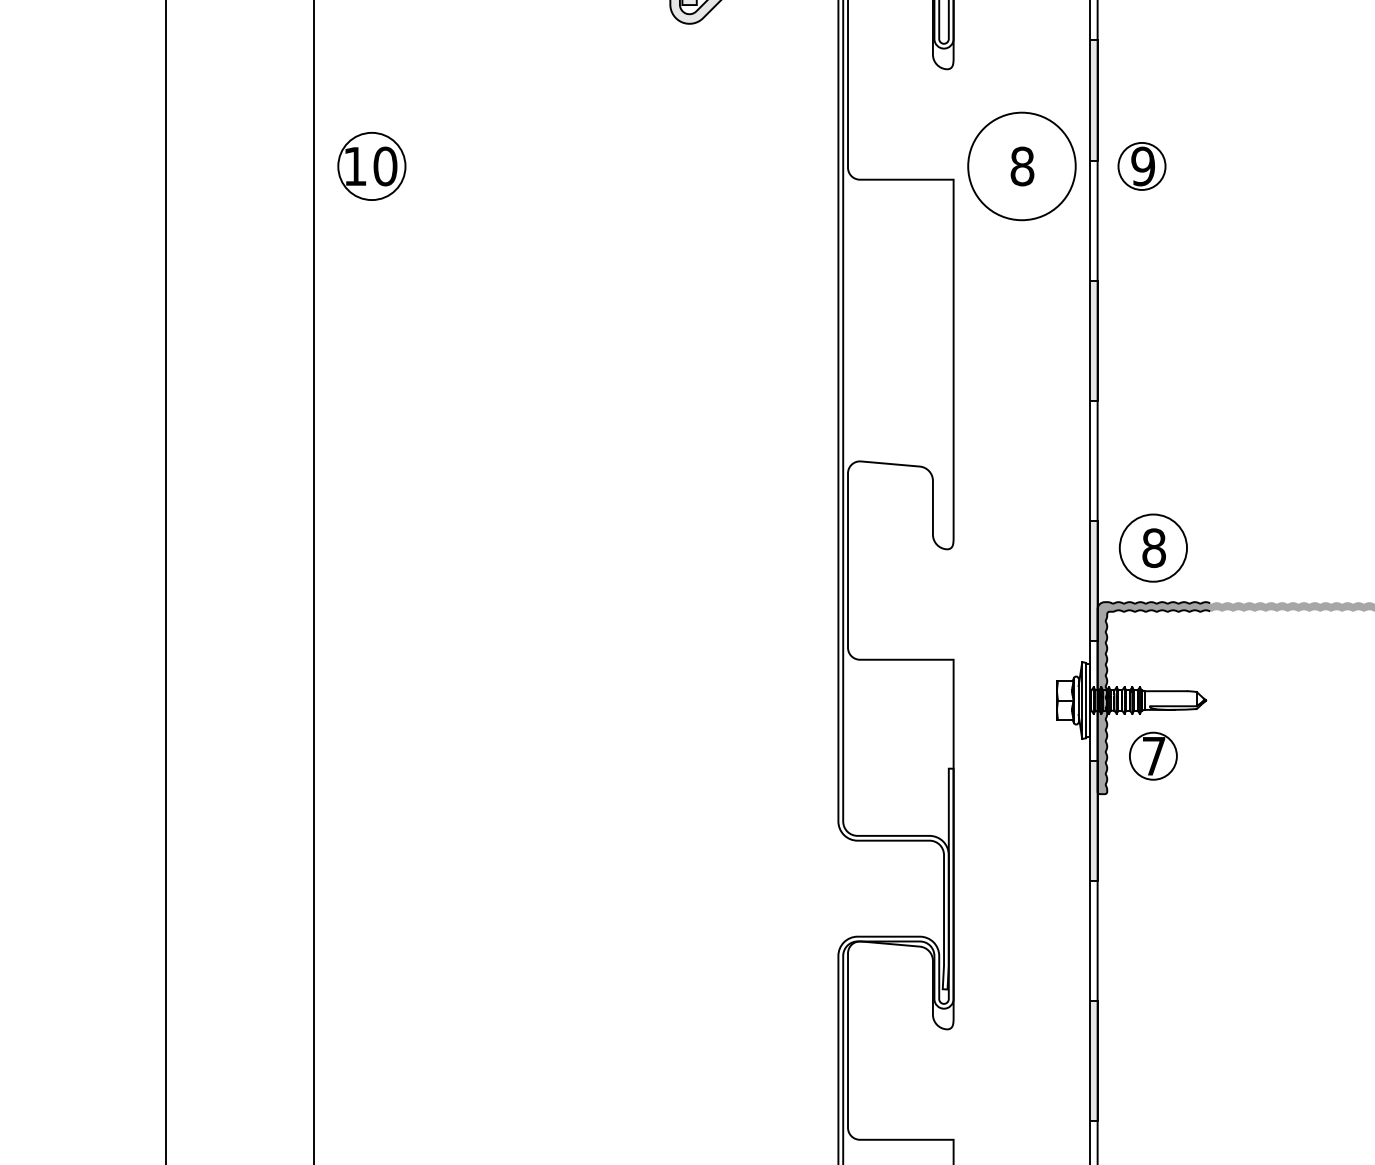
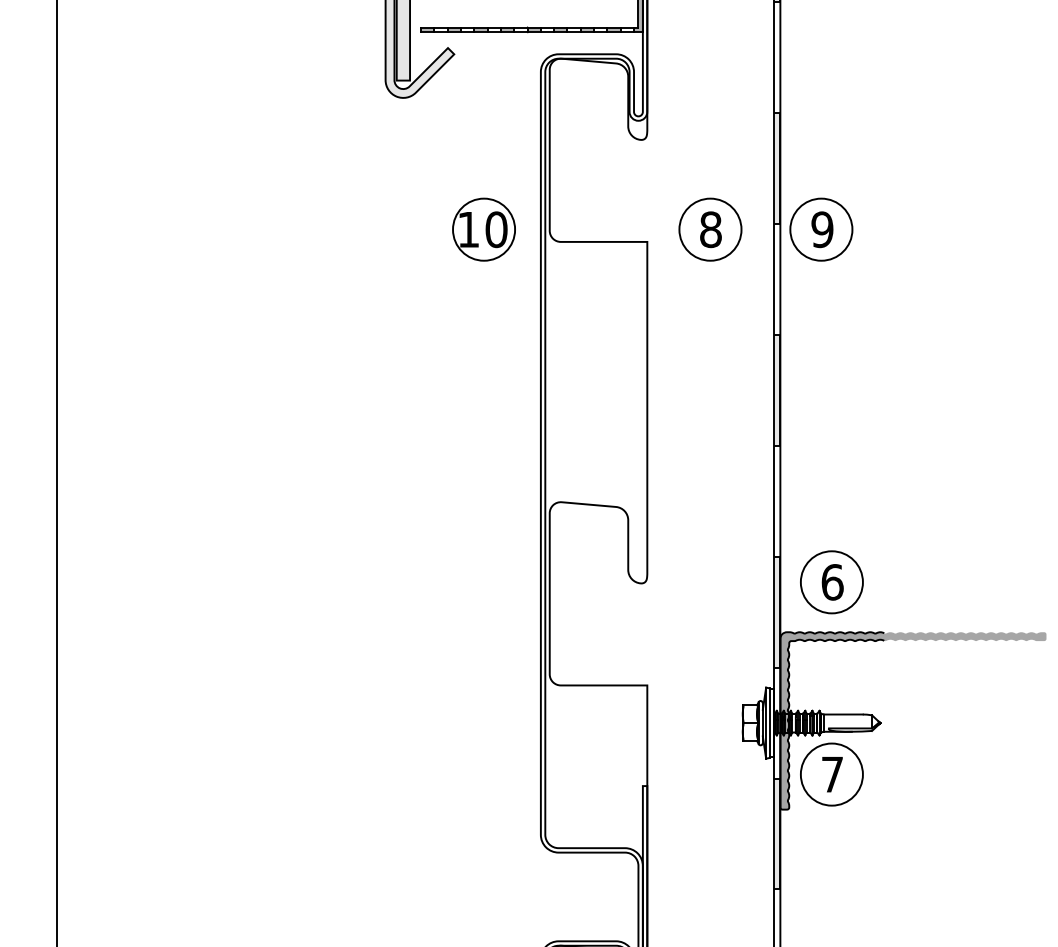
part: (371, 166) -> (483, 229), moved
circle: (1021, 166) -> (710, 229), size x0.62
circle: (1141, 166) -> (820, 229), size x1.43
text: (1154, 547) -> (832, 581), 8 -> 6
circle: (1153, 755) -> (831, 773), size x1.43

